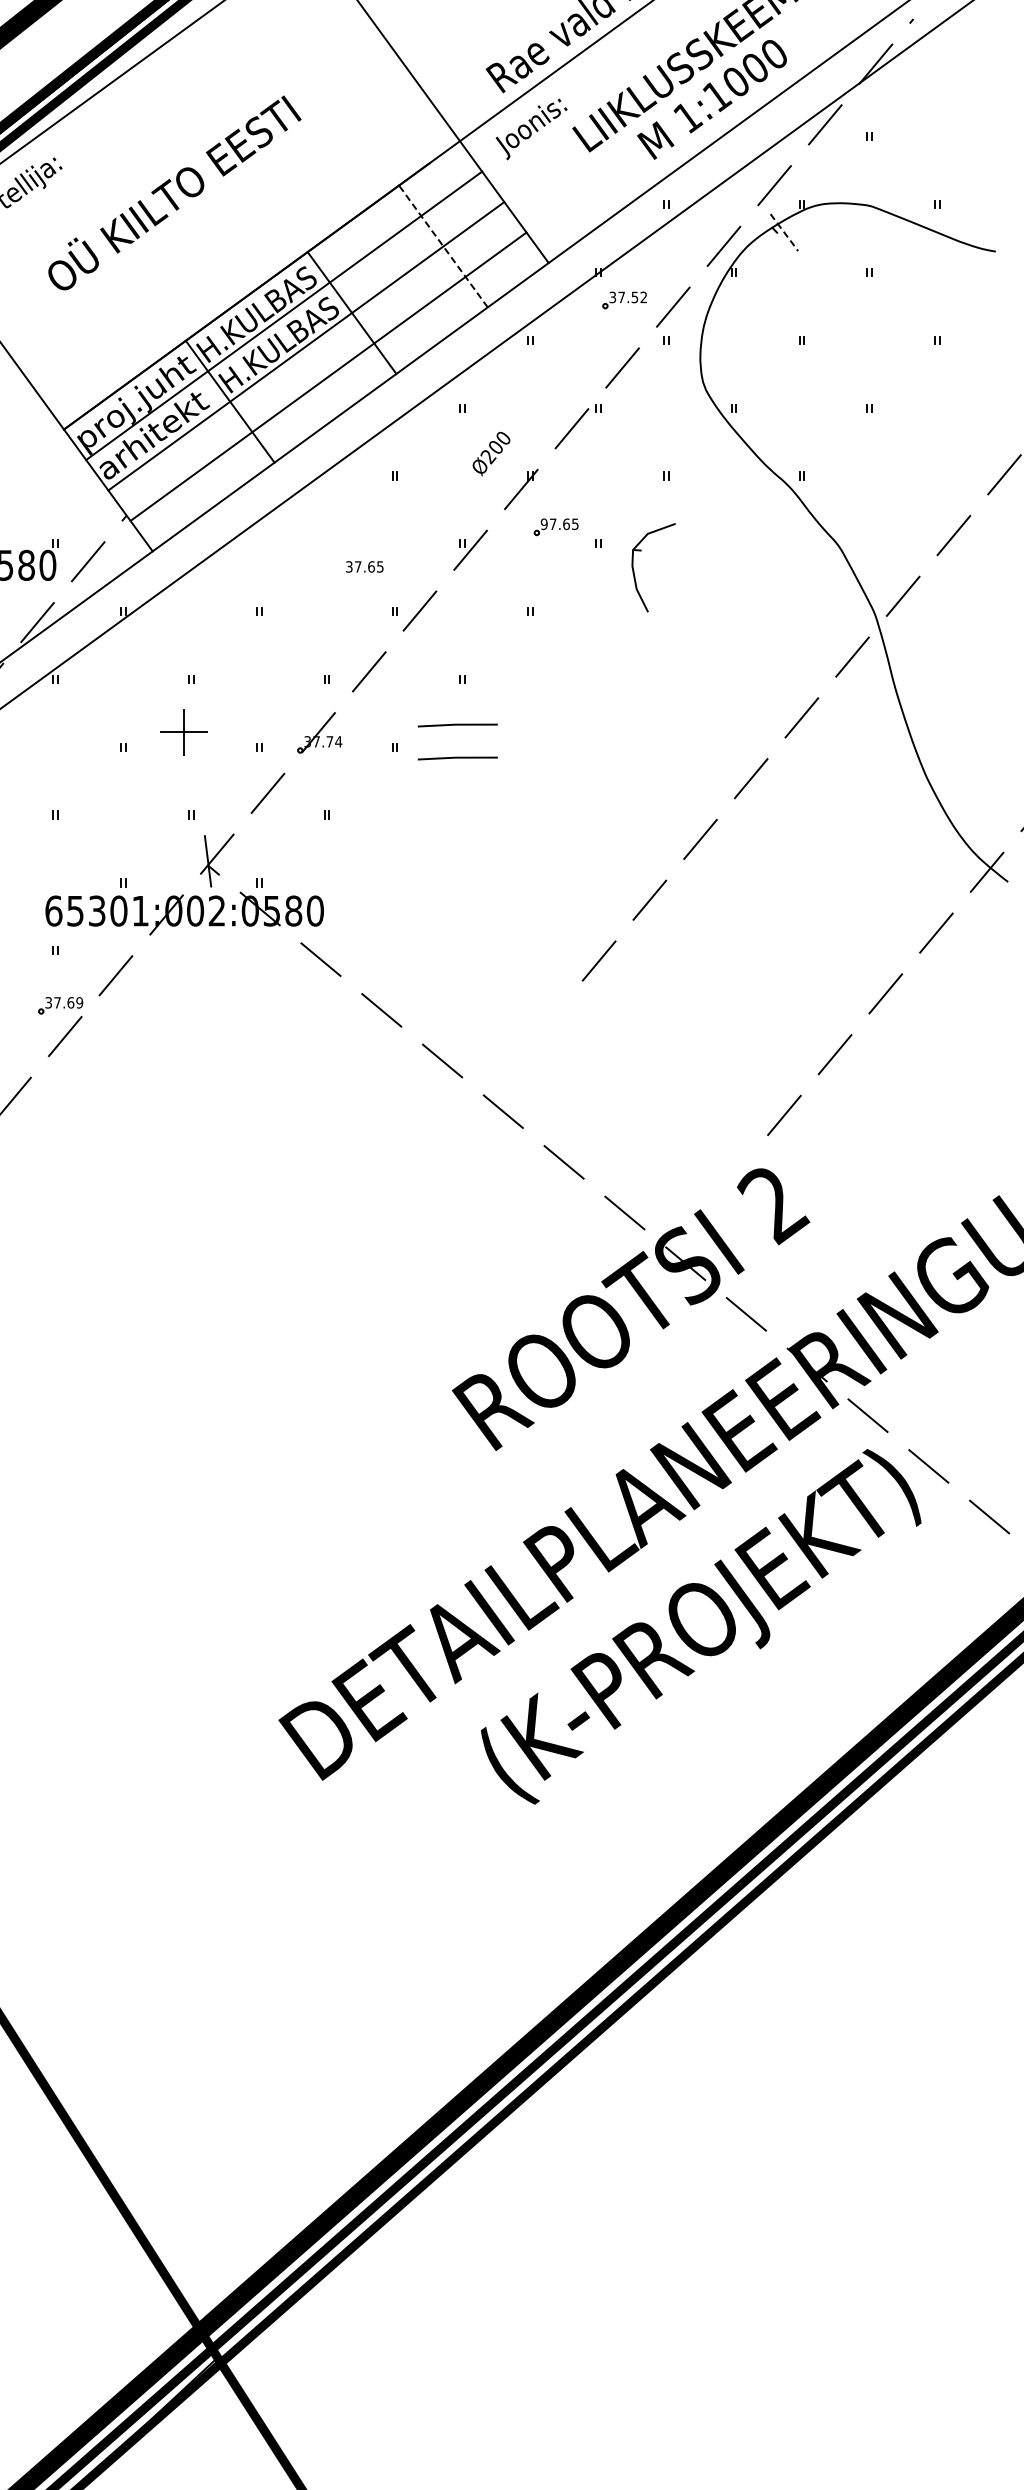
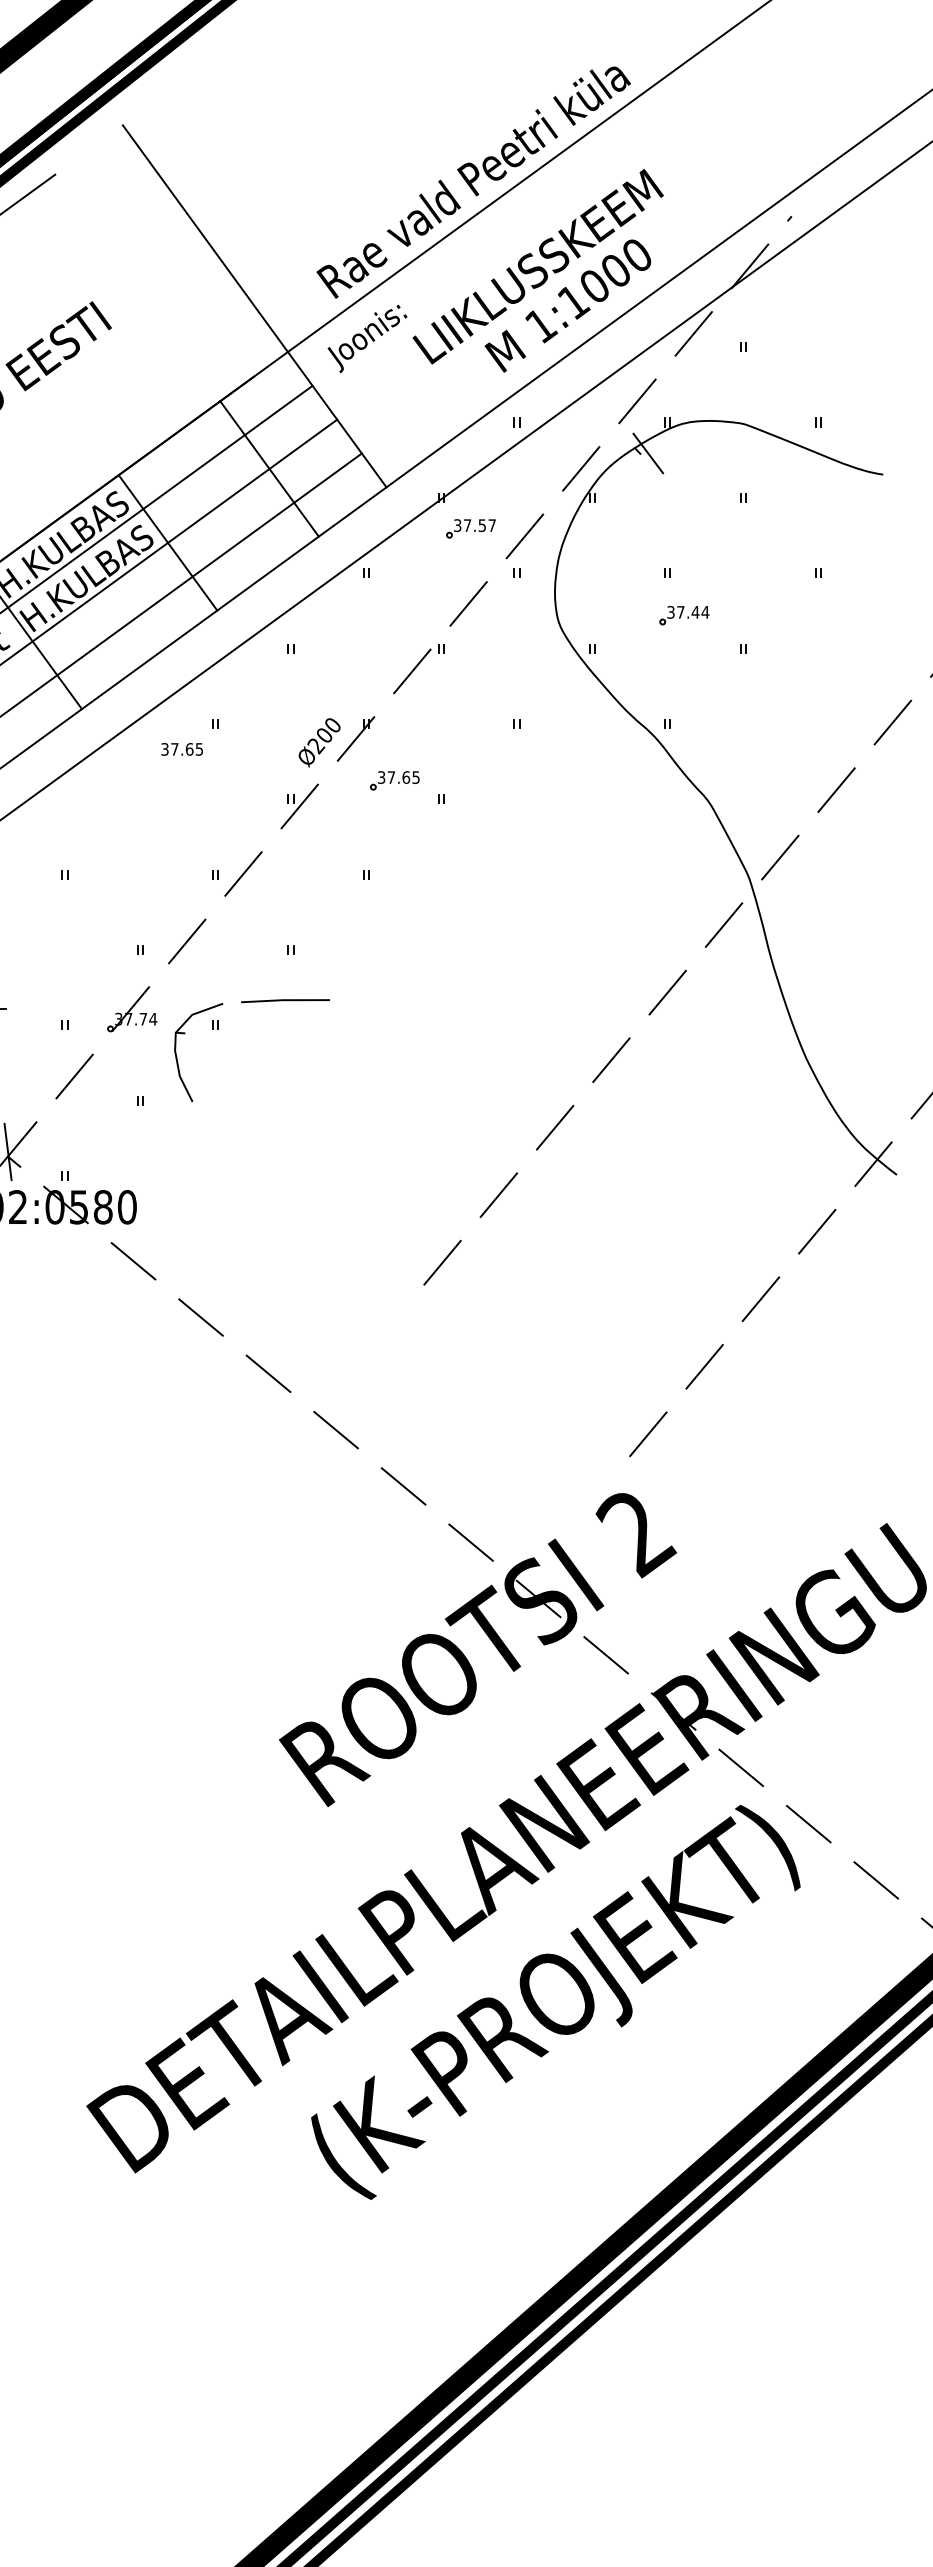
line: (784, 232) -> (648, 453), dashed -> solid
line: (443, 246) -> (269, 468), dashed -> solid
text: (643, 297) -> (491, 525), 37.52 -> 37.57
part: (816, 378) -> (683, 615), added
text: (491, 453) -> (319, 742), moved
text: (543, 523) -> (380, 776), 97.65 -> 37.65
text: (364, 566) -> (181, 748), moved
part: (634, 570) -> (177, 1055), moved
line: (457, 758) -> (285, 1037), removed

